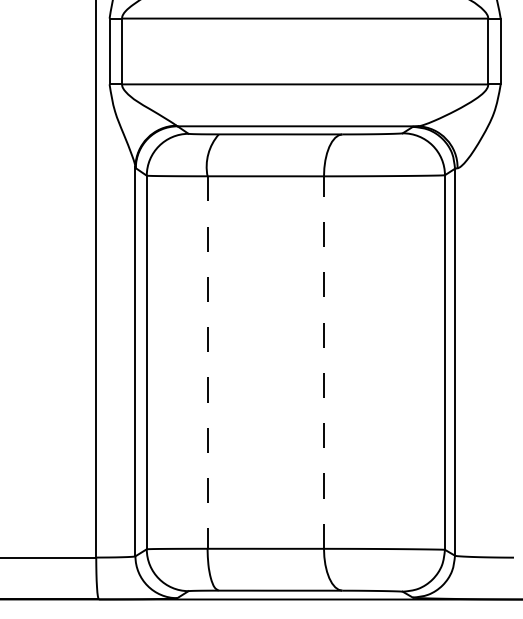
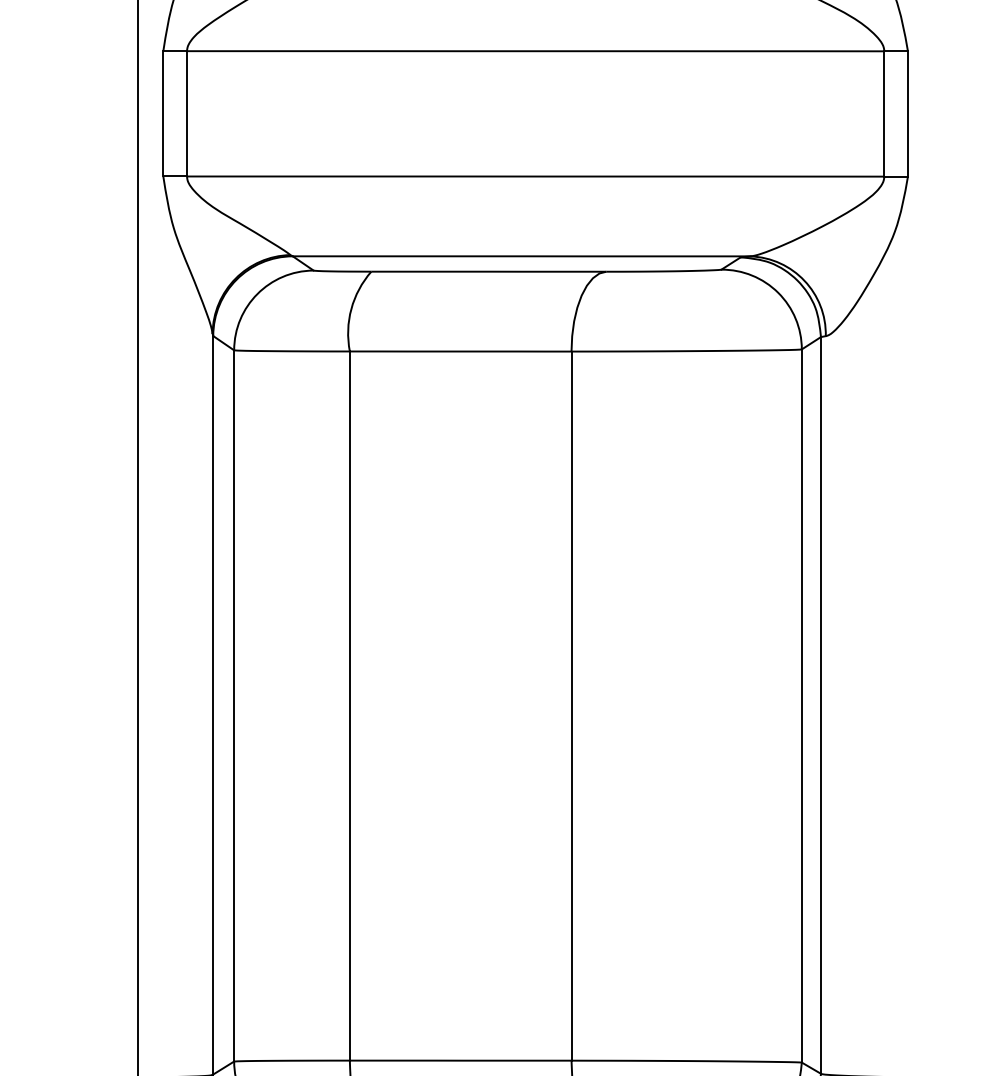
line: (323, 362) -> (570, 705), dashed -> solid
line: (207, 363) -> (349, 707), dashed -> solid

